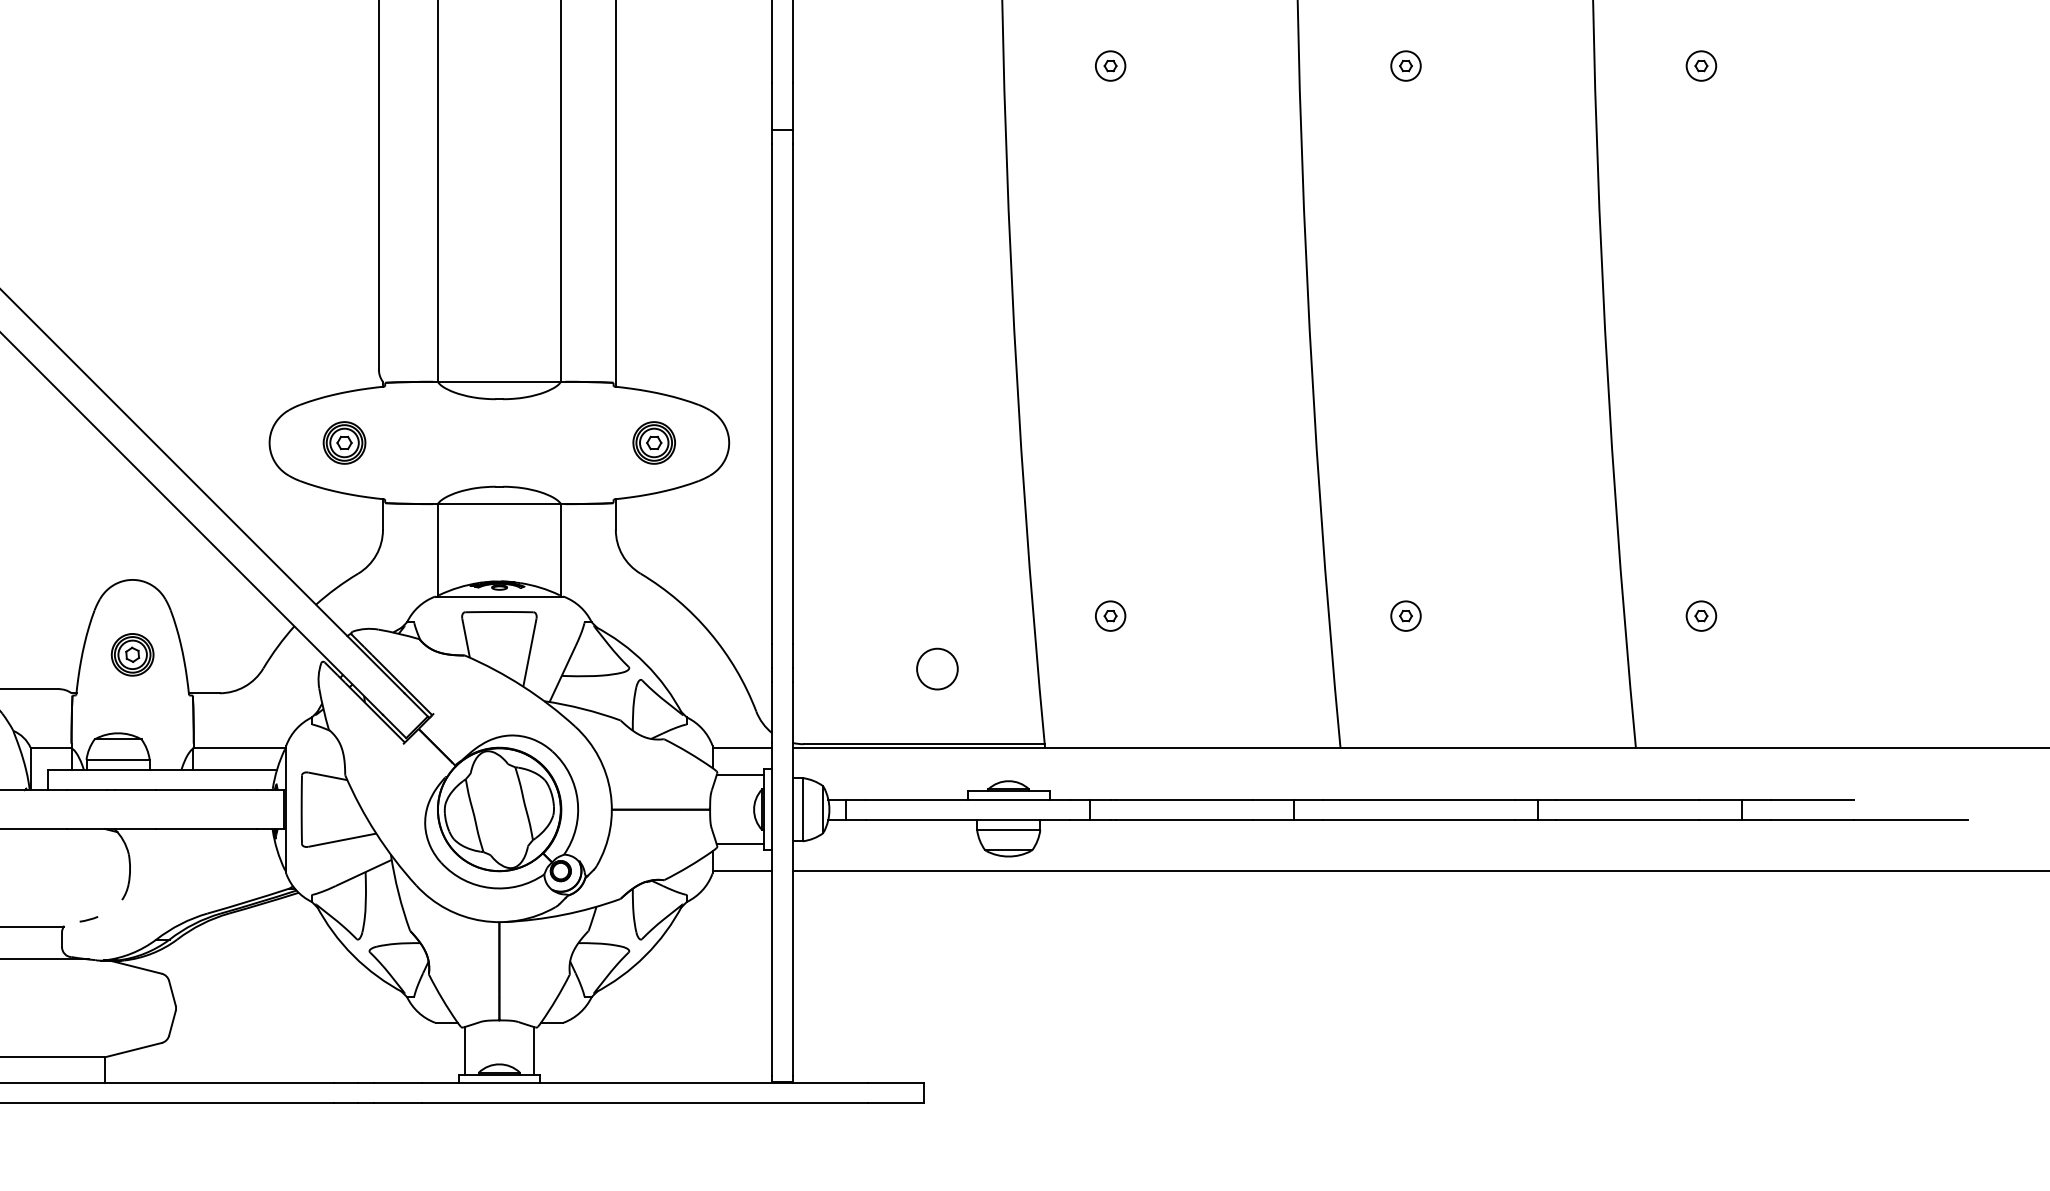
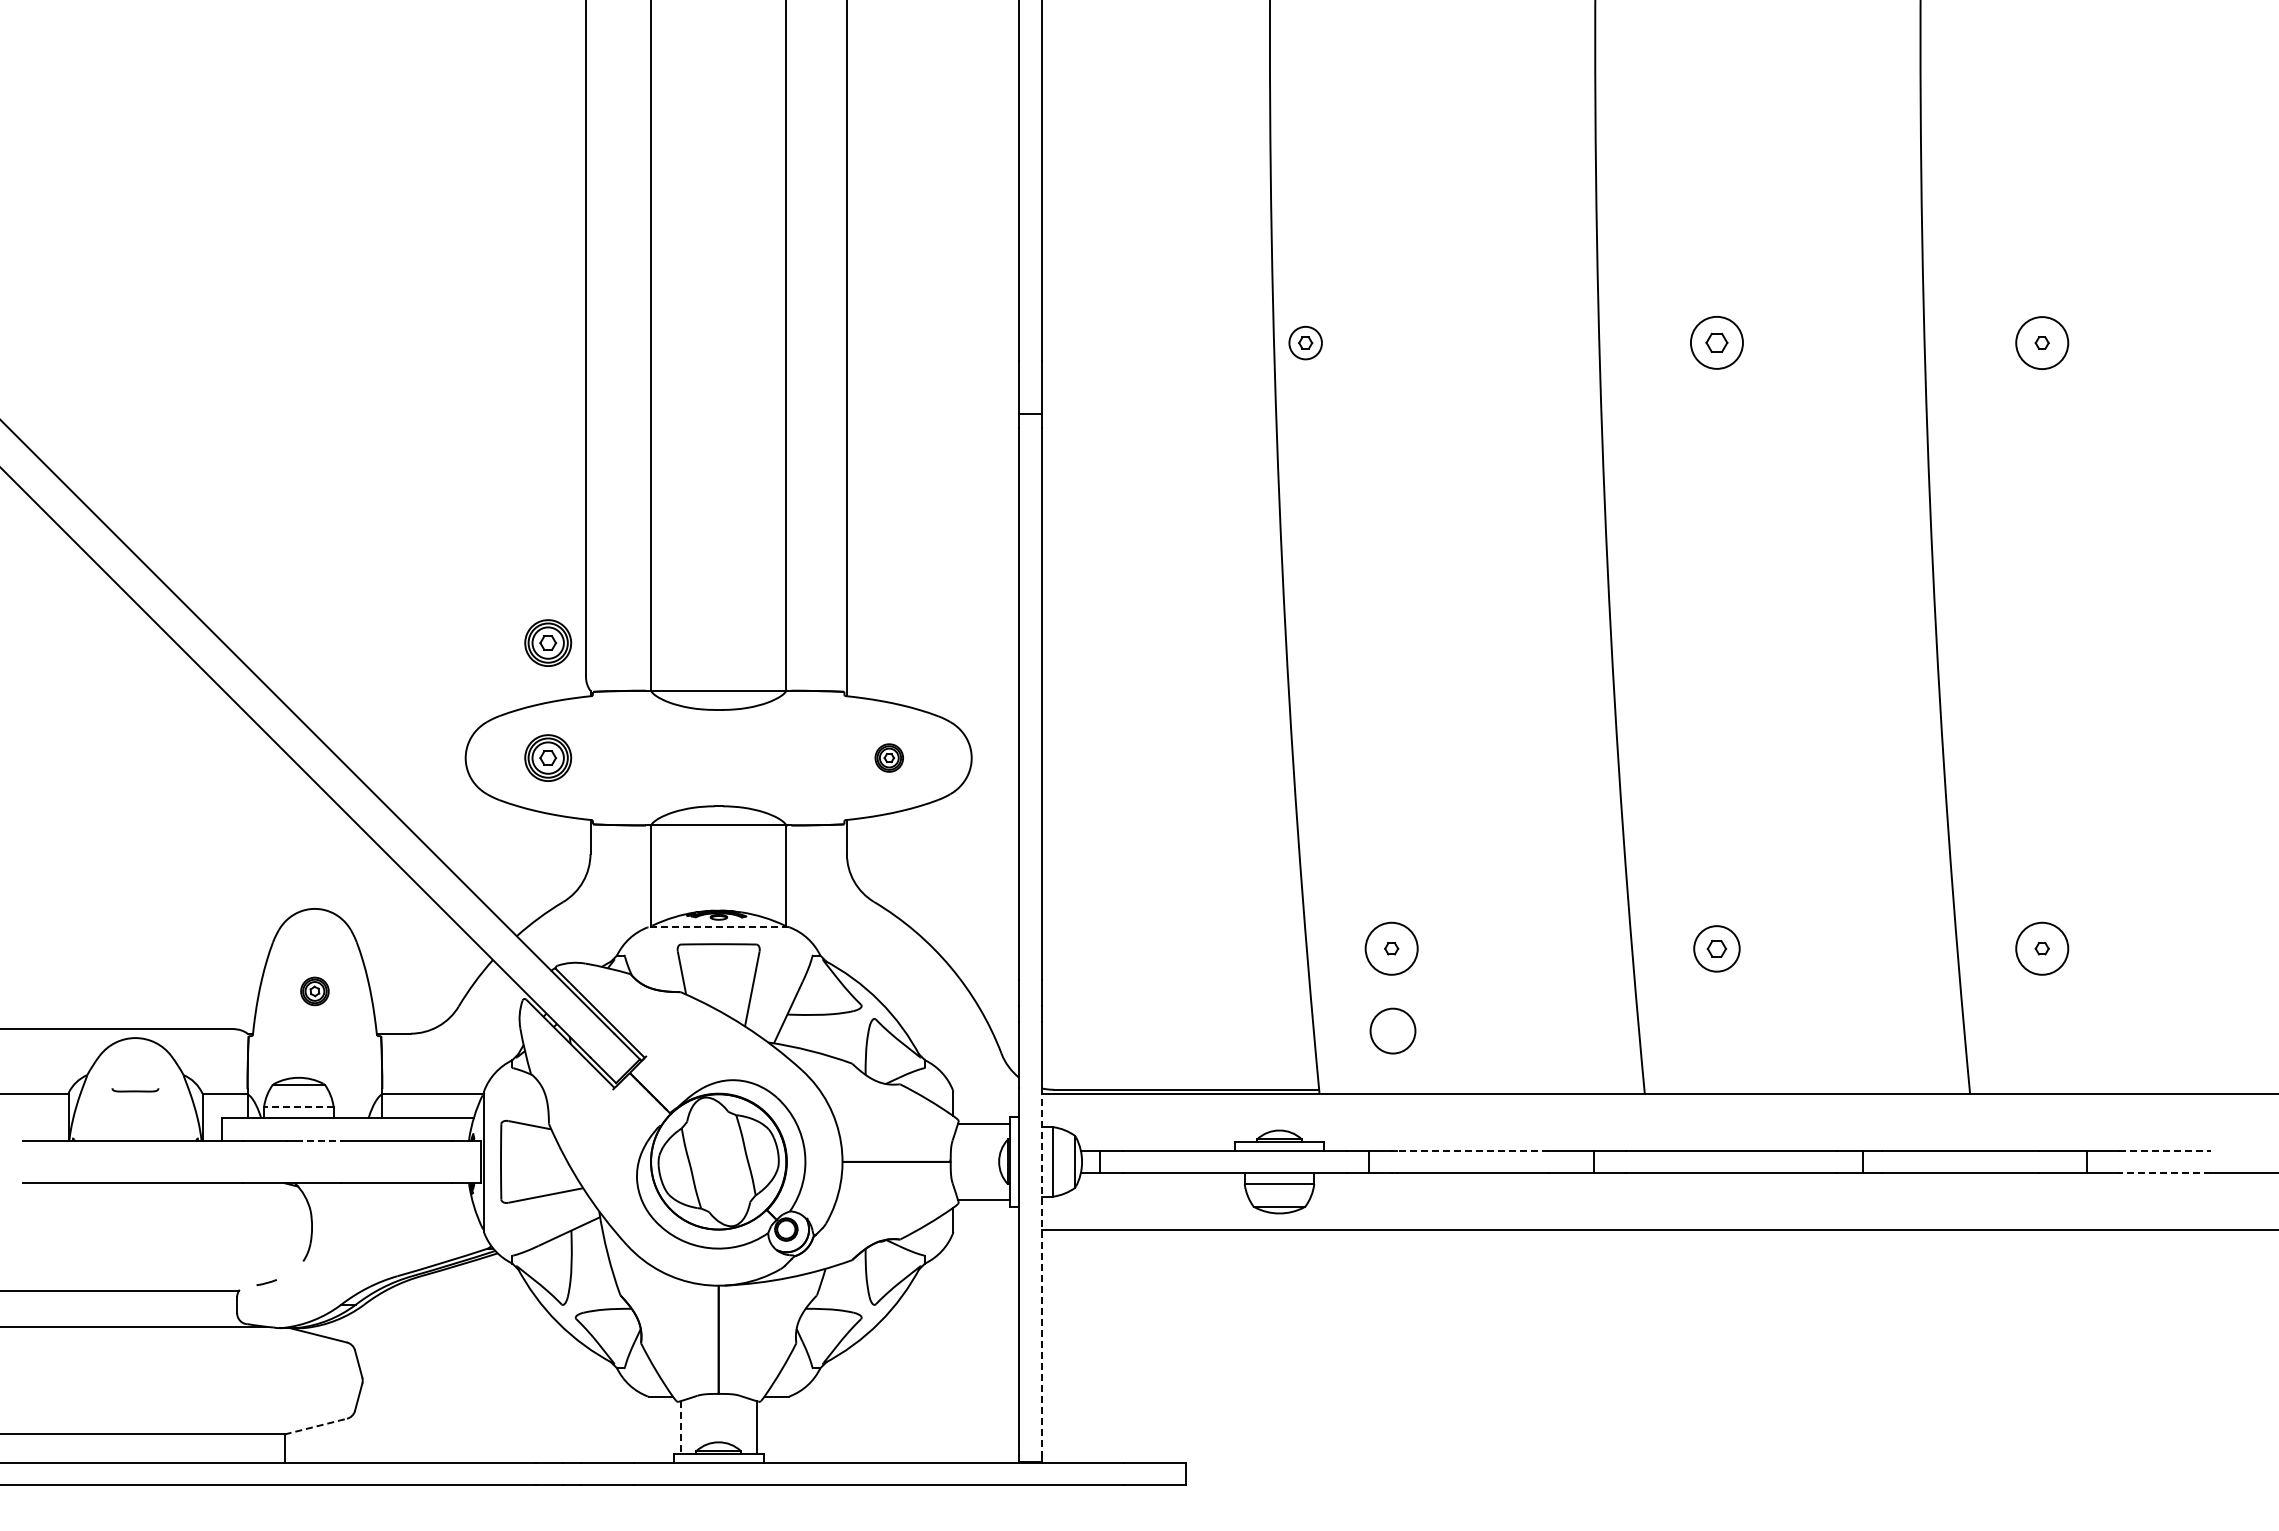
circle: (1700, 65) -> (2041, 342), size x1.6
part: (1110, 66) -> (1305, 343), moved
part: (1405, 66) -> (1716, 343), size x1.6
part: (344, 337) -> (548, 642), added
part: (654, 442) -> (889, 757), size x0.6
line: (499, 596) -> (718, 927), solid -> dashed
circle: (1110, 615) -> (1391, 948), size x1.6
part: (1405, 615) -> (1716, 948), size x1.4
circle: (1700, 615) -> (2041, 948), size x1.6
part: (132, 654) -> (314, 991), size x0.6
circle: (936, 668) -> (1392, 1030), moved
line: (742, 748) -> (986, 1094), removed
line: (117, 759) -> (298, 1106), solid -> dashed
line: (135, 790) -> (318, 1140), solid -> dashed
line: (1184, 799) -> (1473, 1150), solid -> dashed
line: (1812, 799) -> (2164, 1150), solid -> dashed
line: (1812, 820) -> (2164, 1173), solid -> dashed
line: (742, 871) -> (986, 1229), removed
line: (792, 909) -> (1041, 1271), solid -> dashed
line: (134, 1050) -> (316, 1426), solid -> dashed
line: (464, 1050) -> (680, 1427), solid -> dashed

